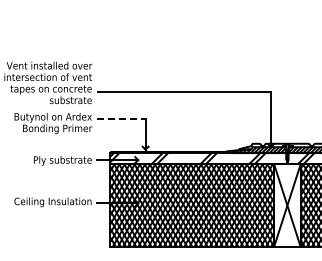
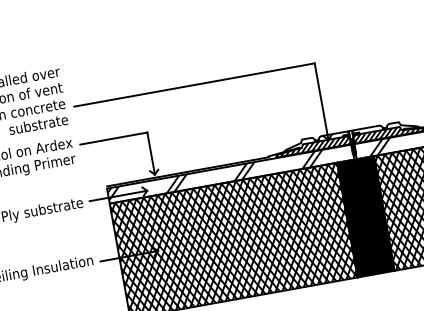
line: (121, 119) -> (113, 138), dashed -> solid
fill: (287, 205) -> (365, 216), added

